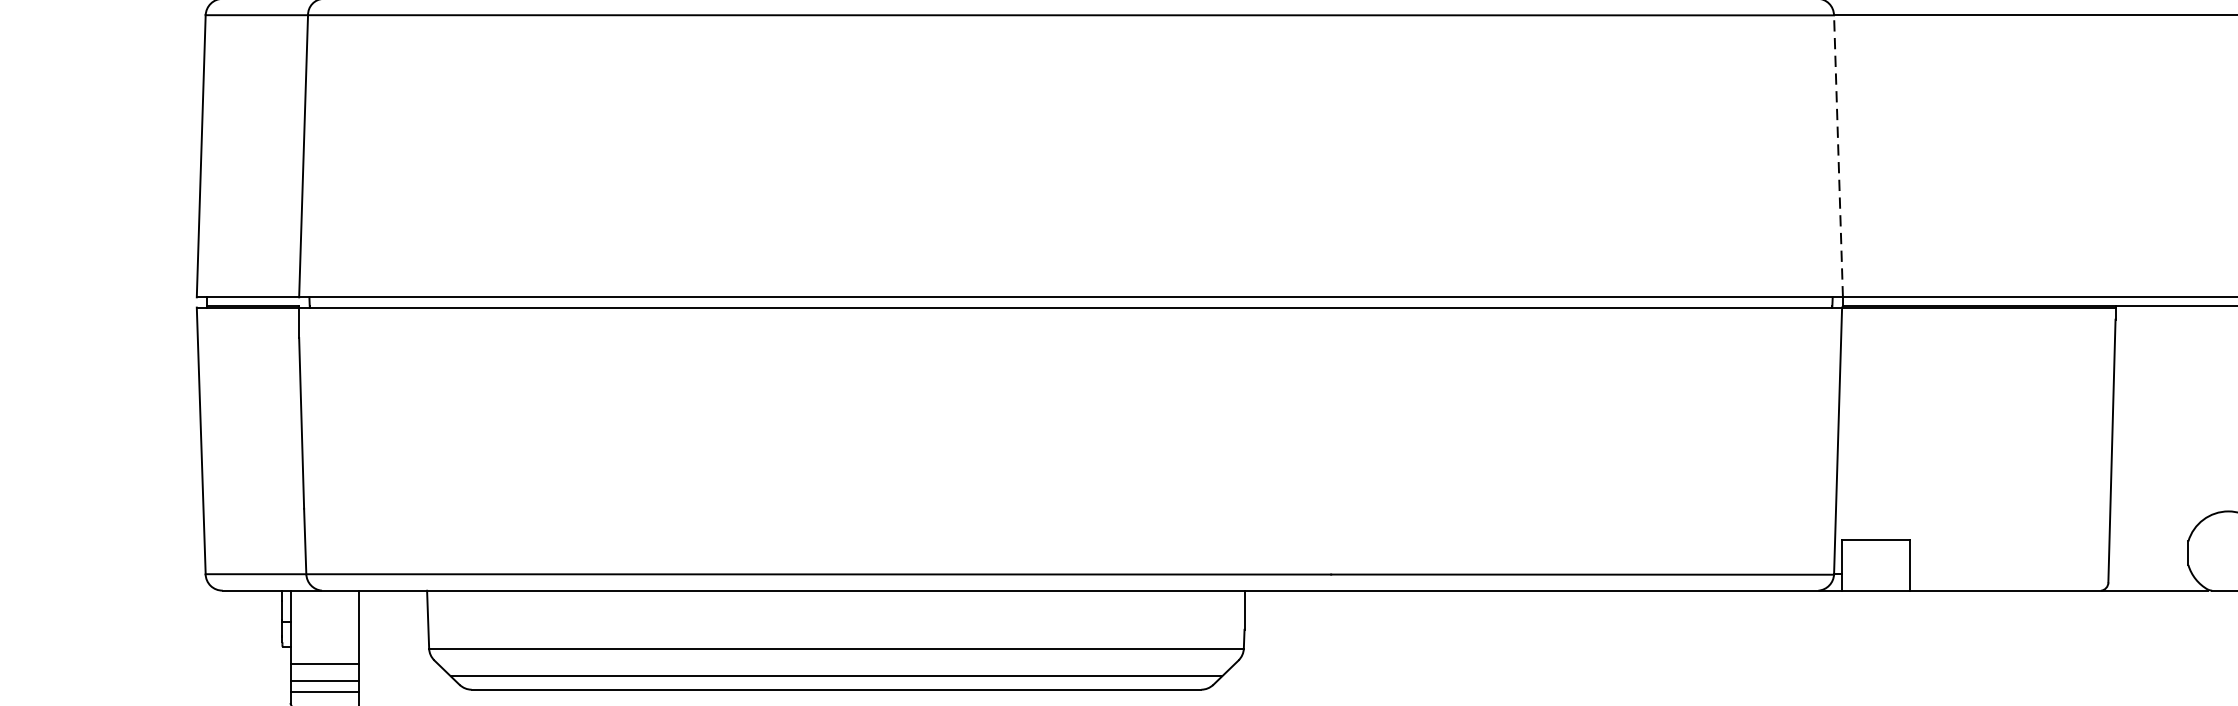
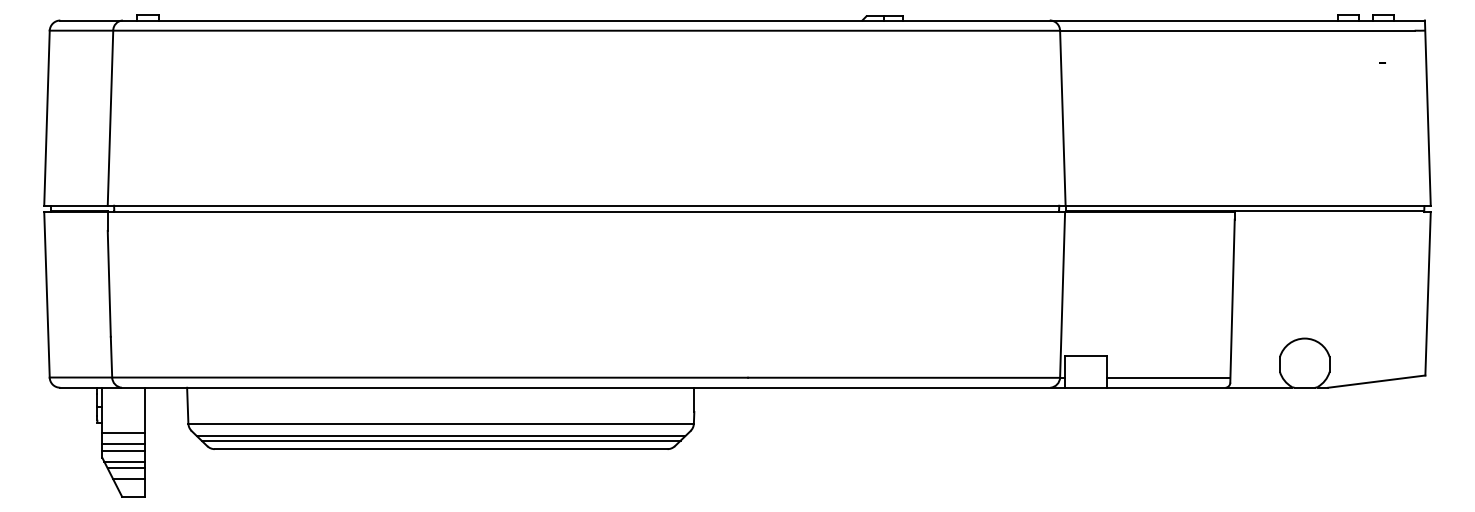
line: (1837, 156) -> (1062, 118), dashed -> solid
line: (2008, 574) -> (1168, 377), added
line: (835, 669) -> (440, 436), added

